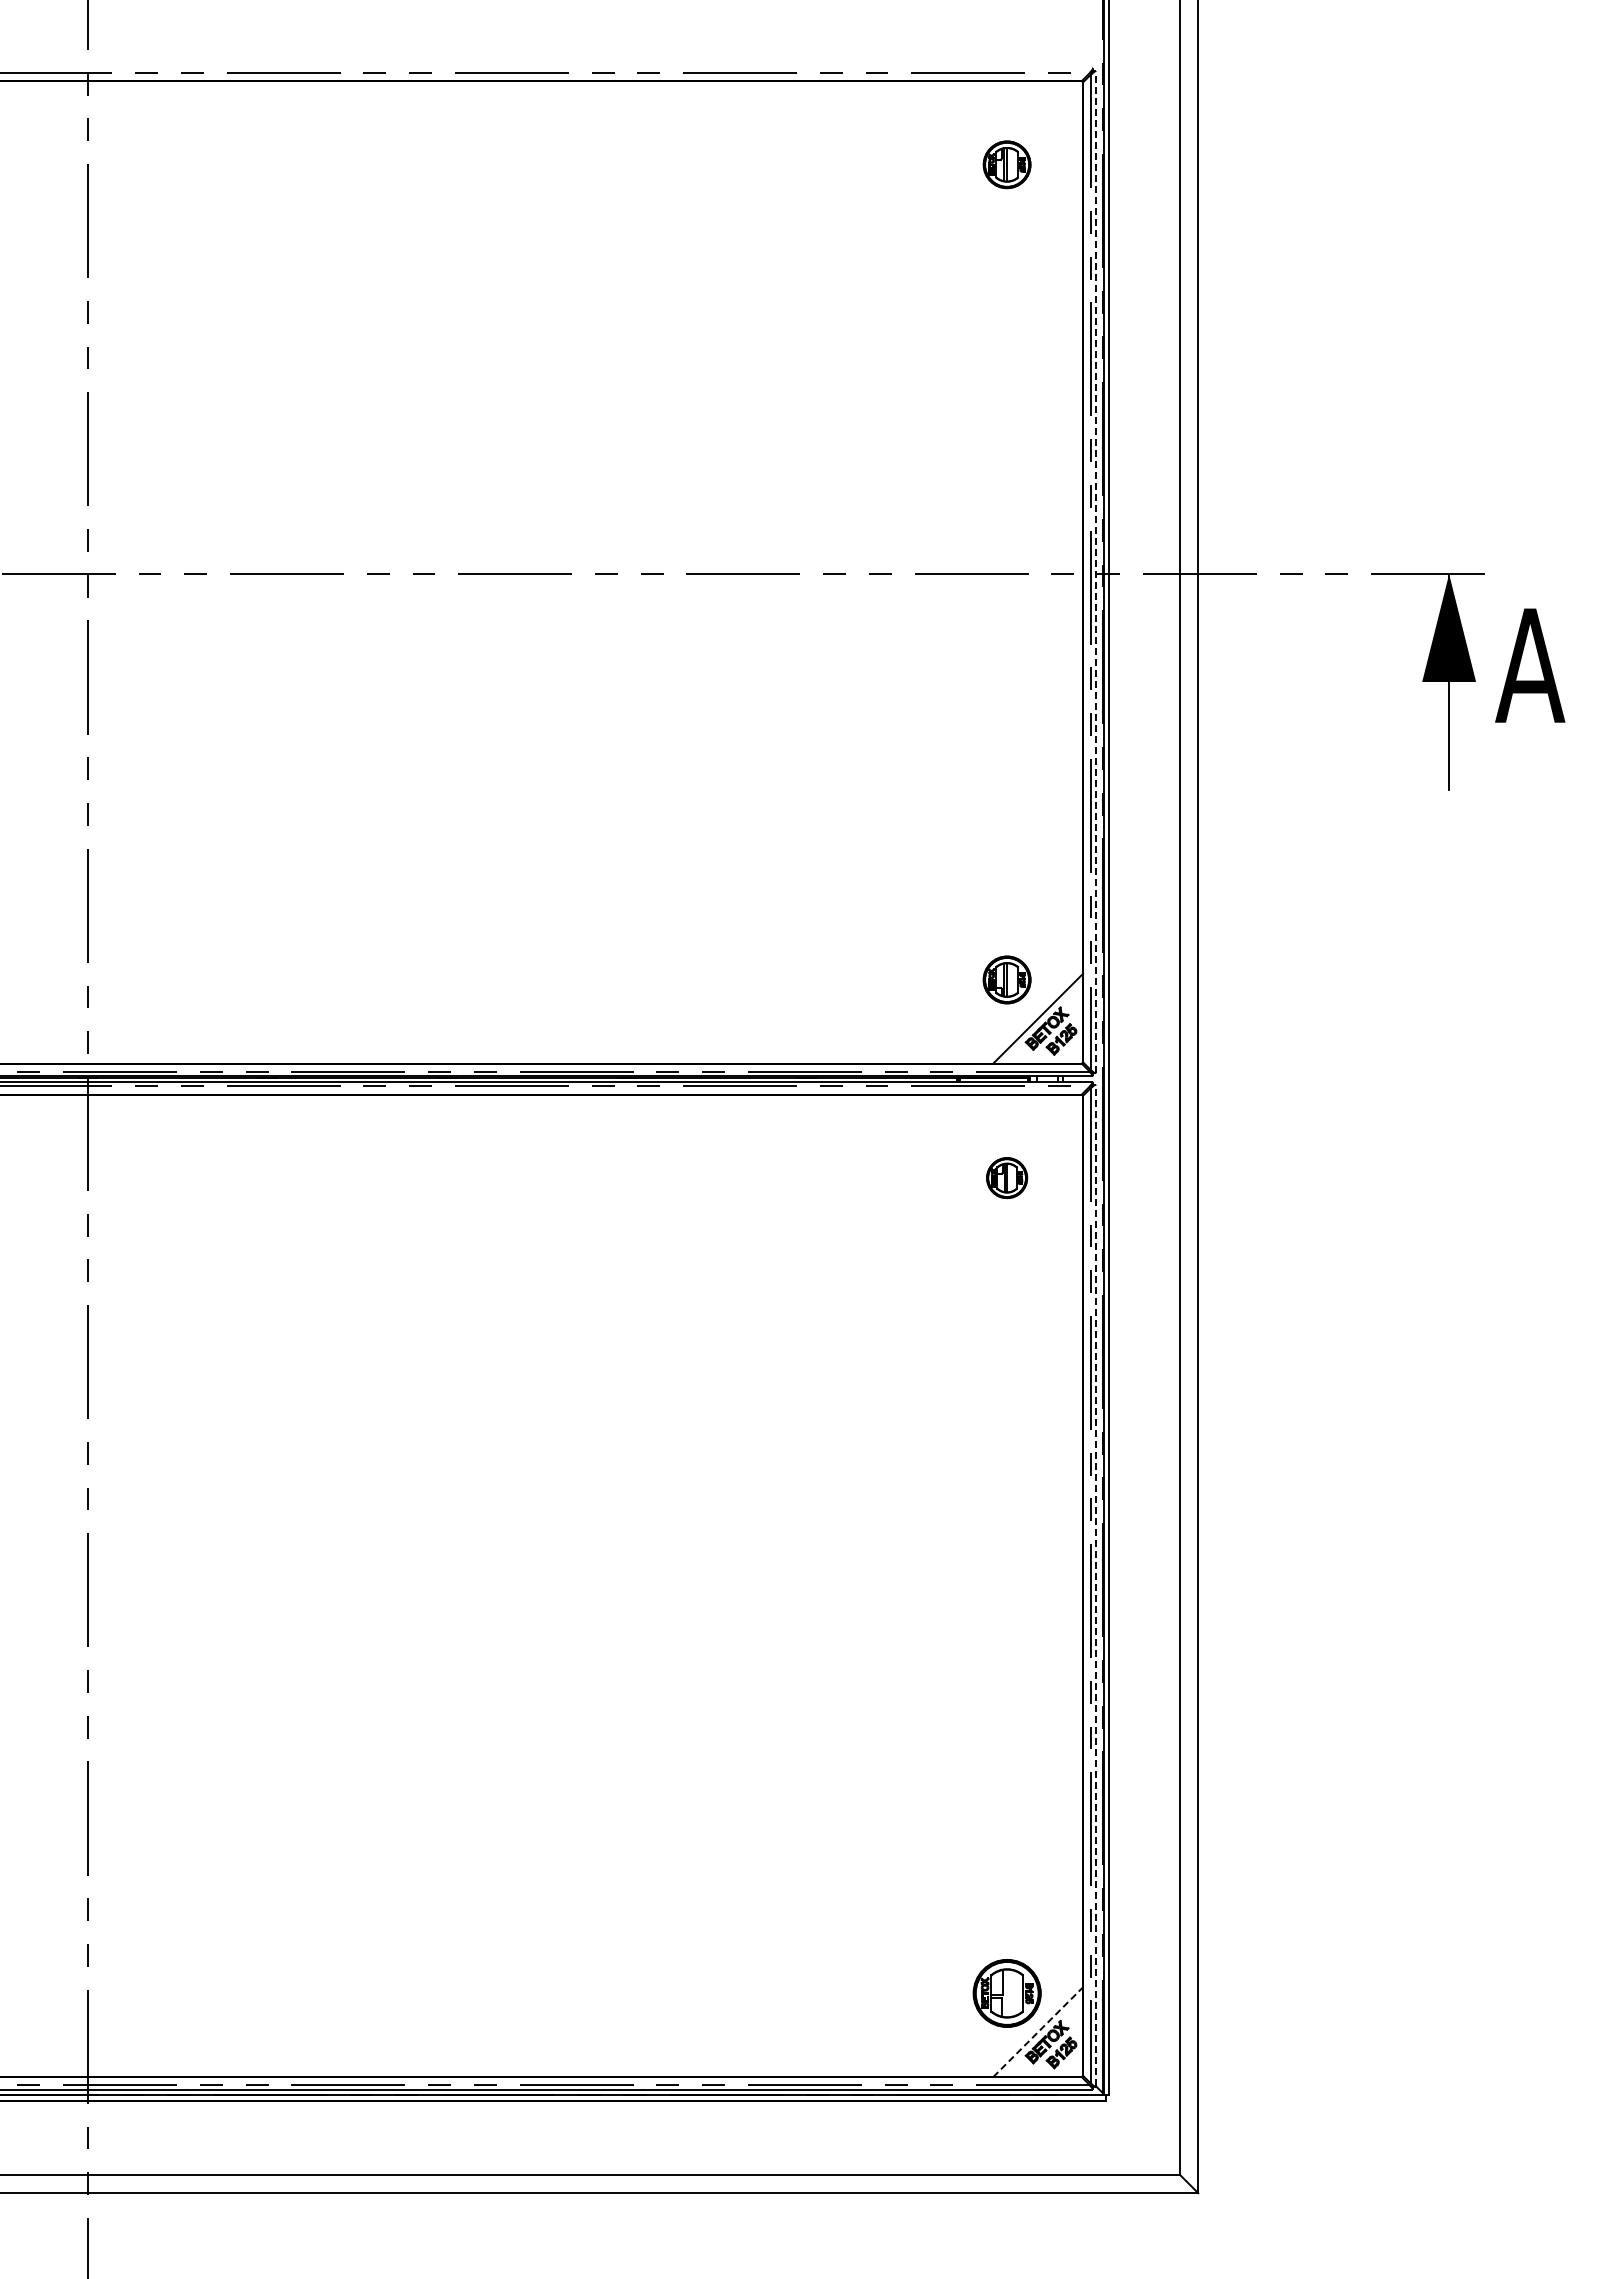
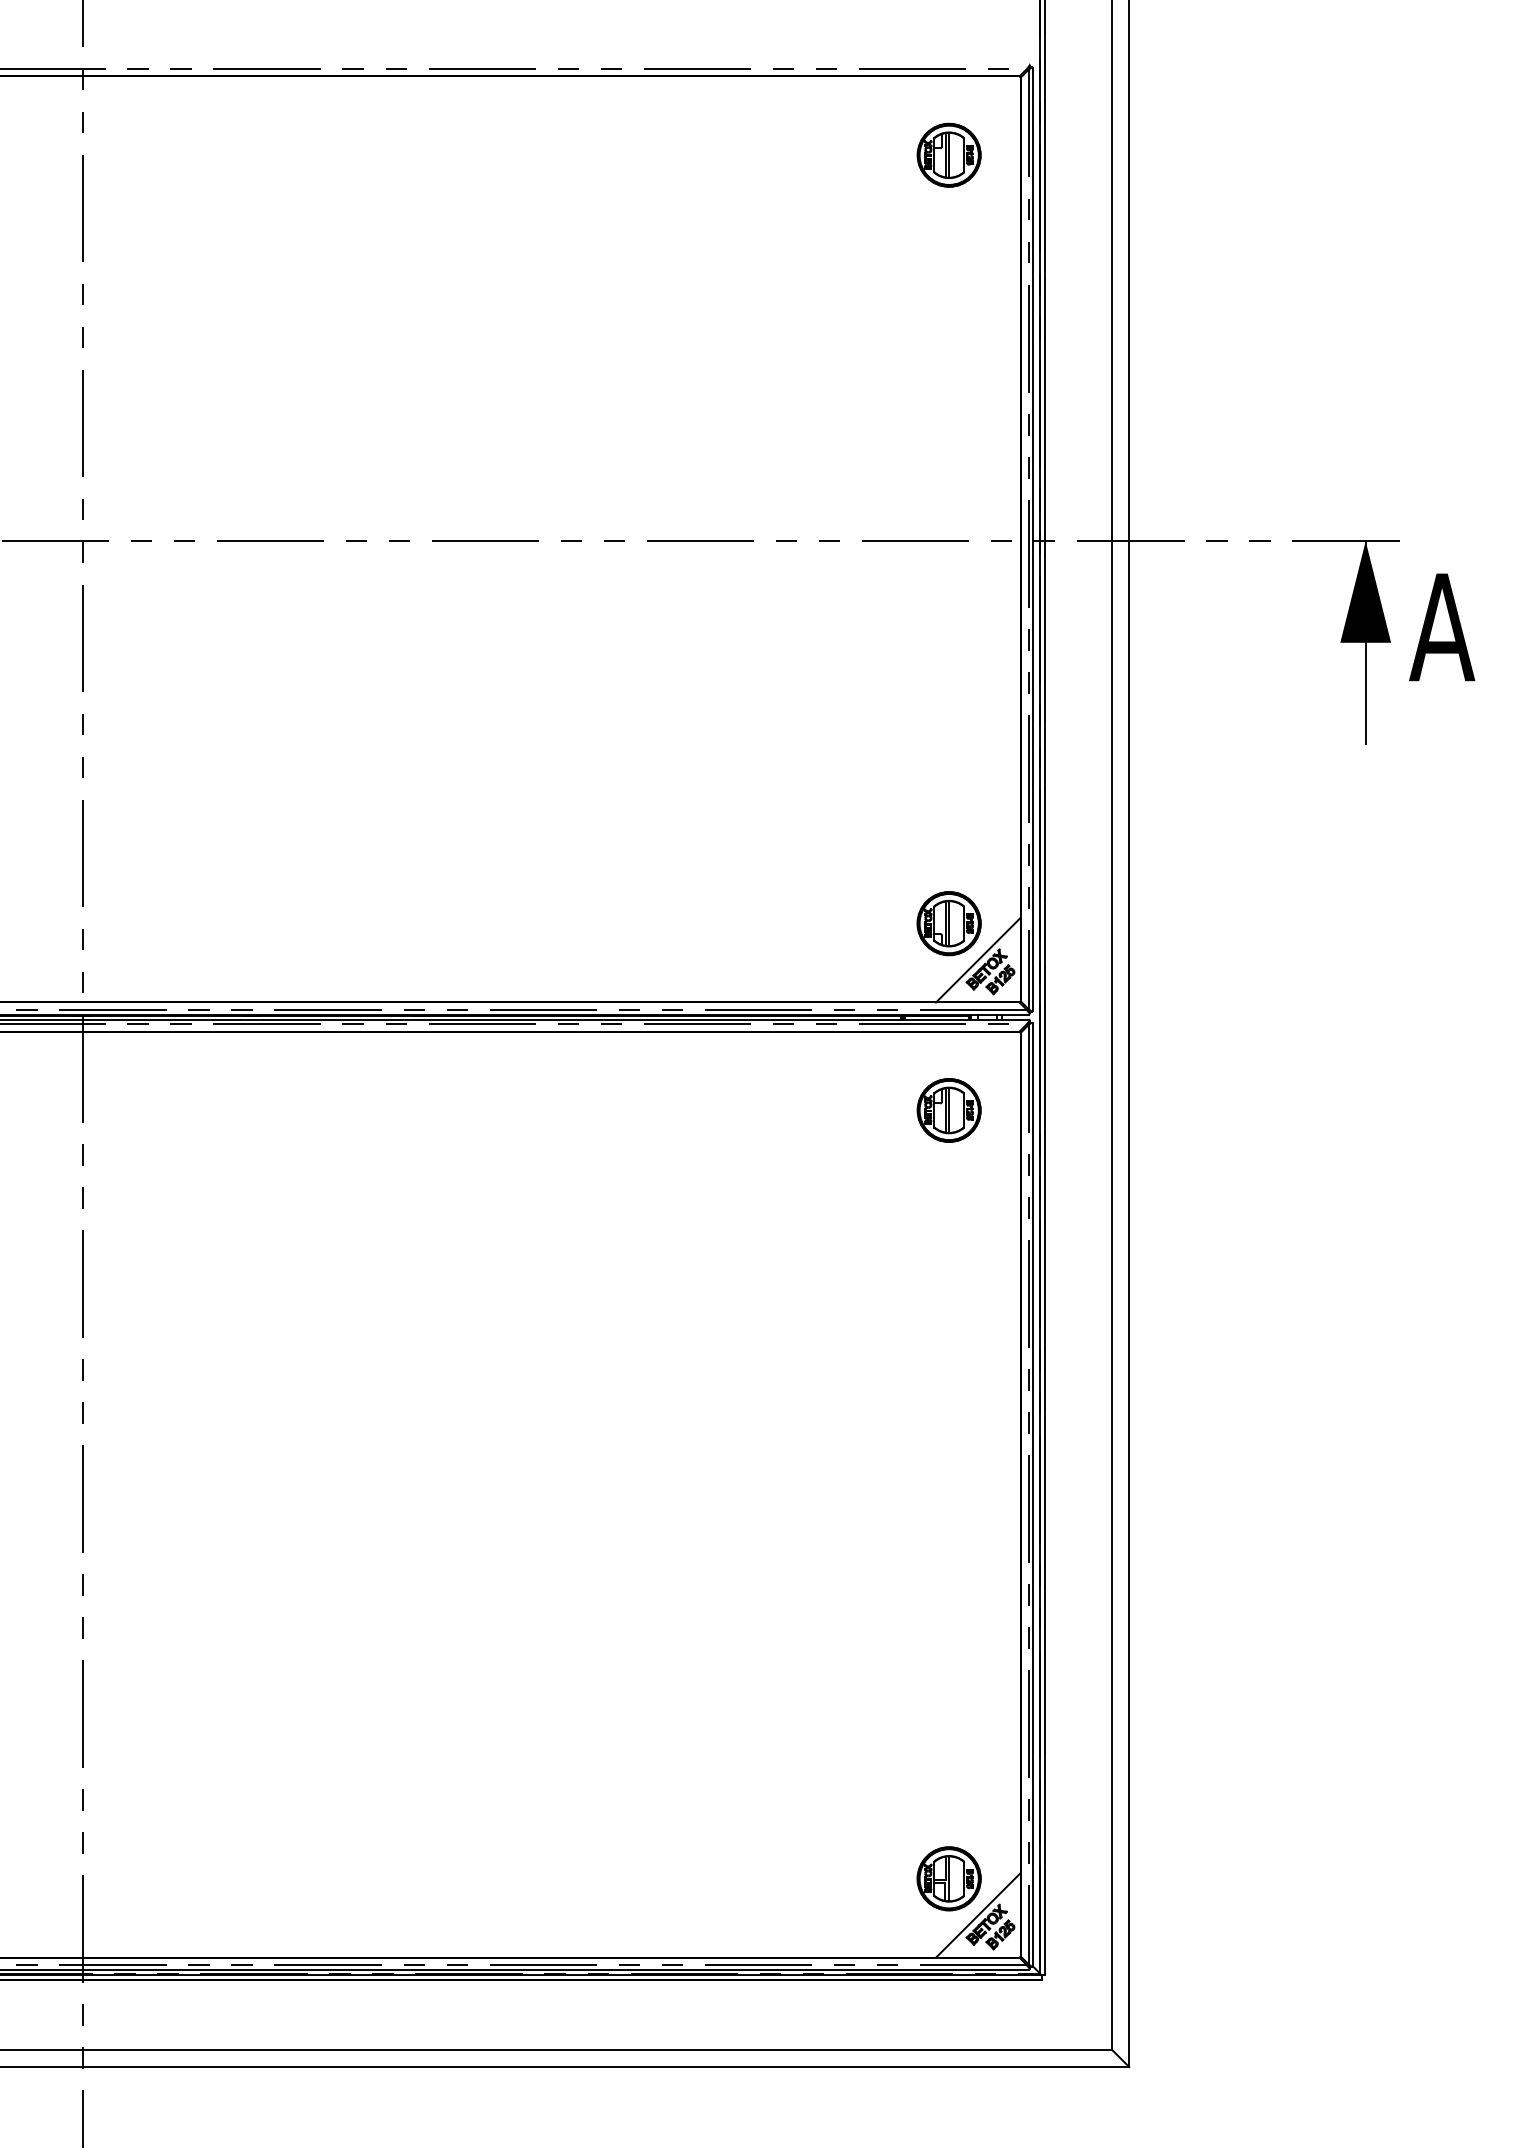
part: (1006, 164) -> (948, 155), size x1.43
line: (1095, 571) -> (1032, 538), dashed -> solid
part: (1006, 979) -> (948, 923), size x1.43
part: (1006, 1177) -> (948, 1109), size x1.67
line: (1095, 1585) -> (1032, 1494), dashed -> solid
line: (1006, 1993) -> (948, 1878), added
line: (1038, 2032) -> (978, 1915), dashed -> solid

